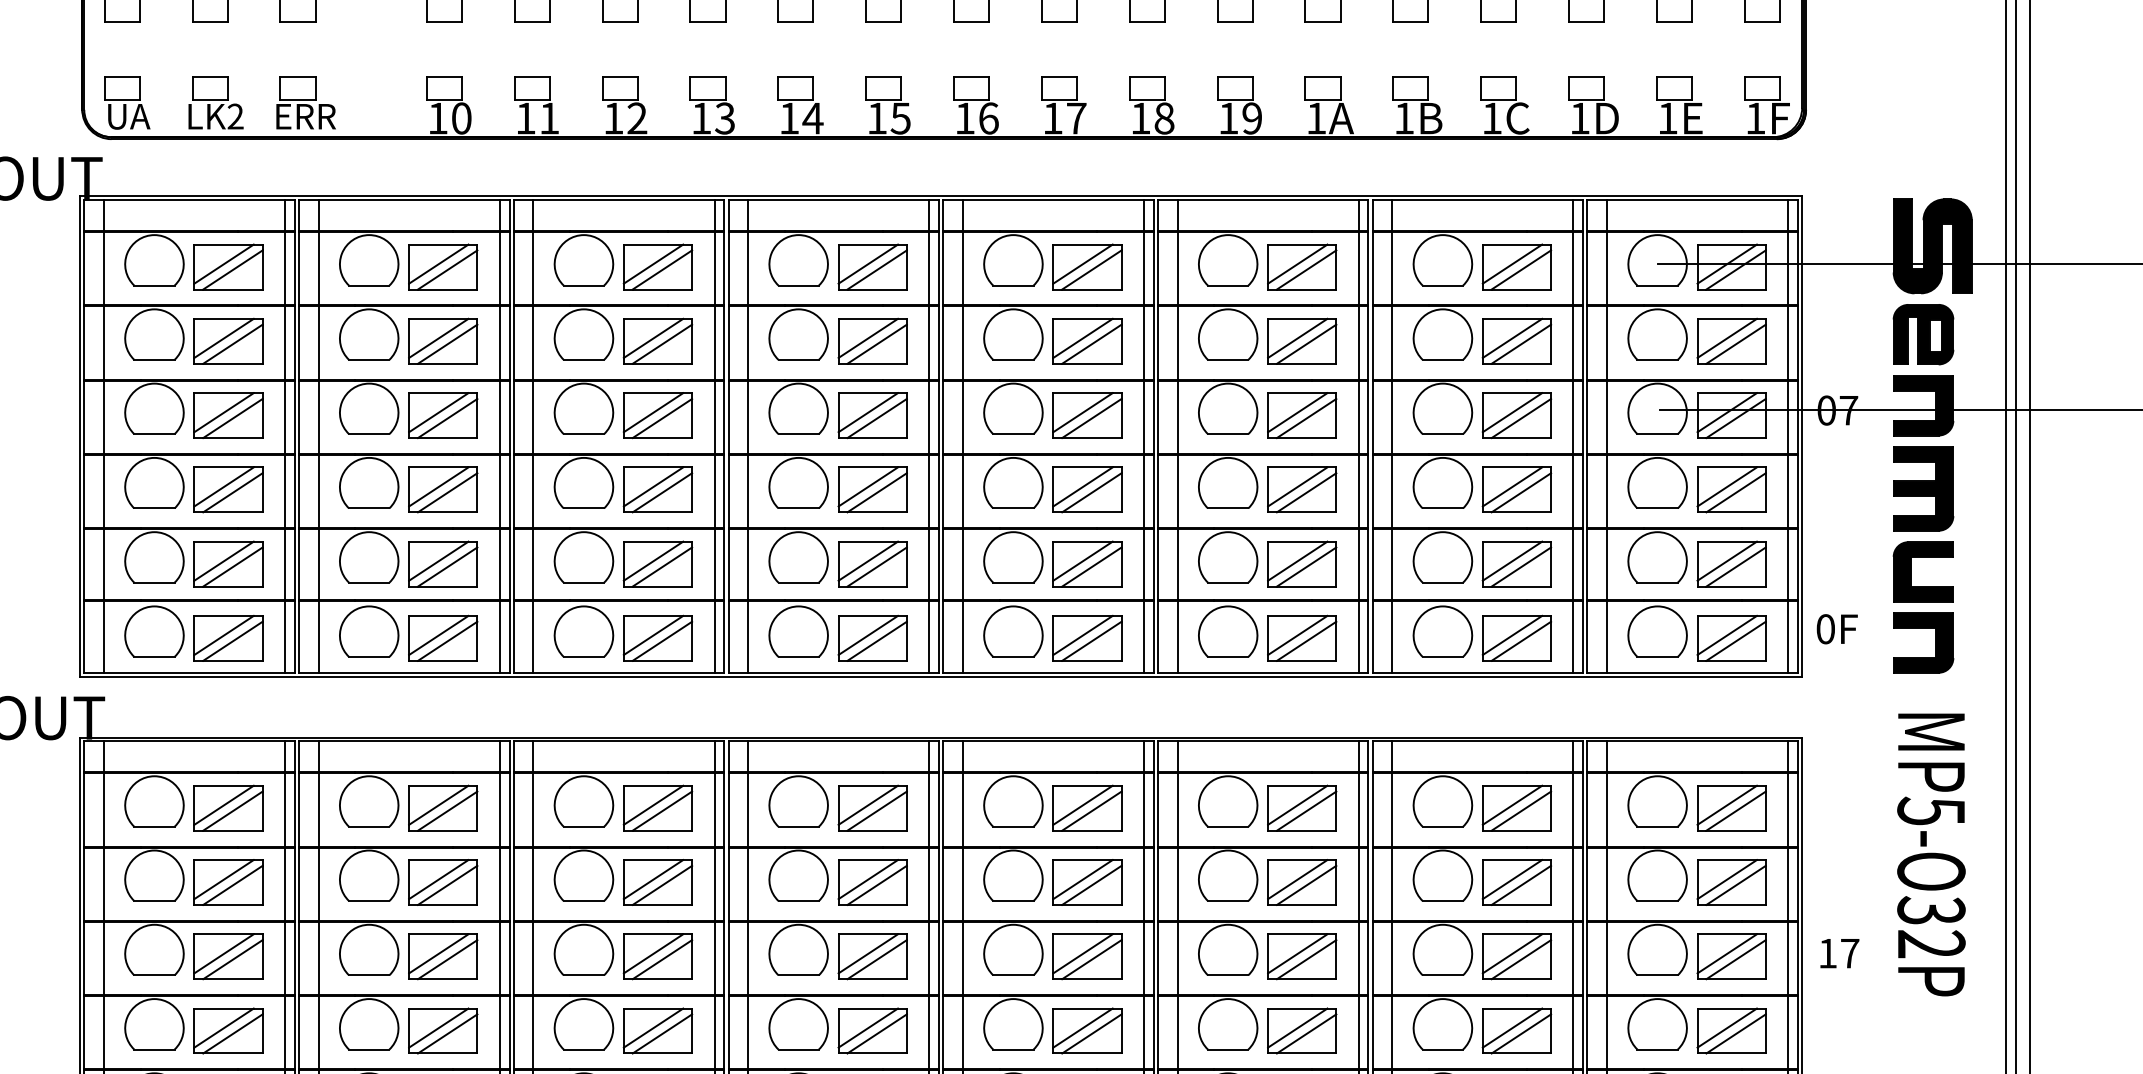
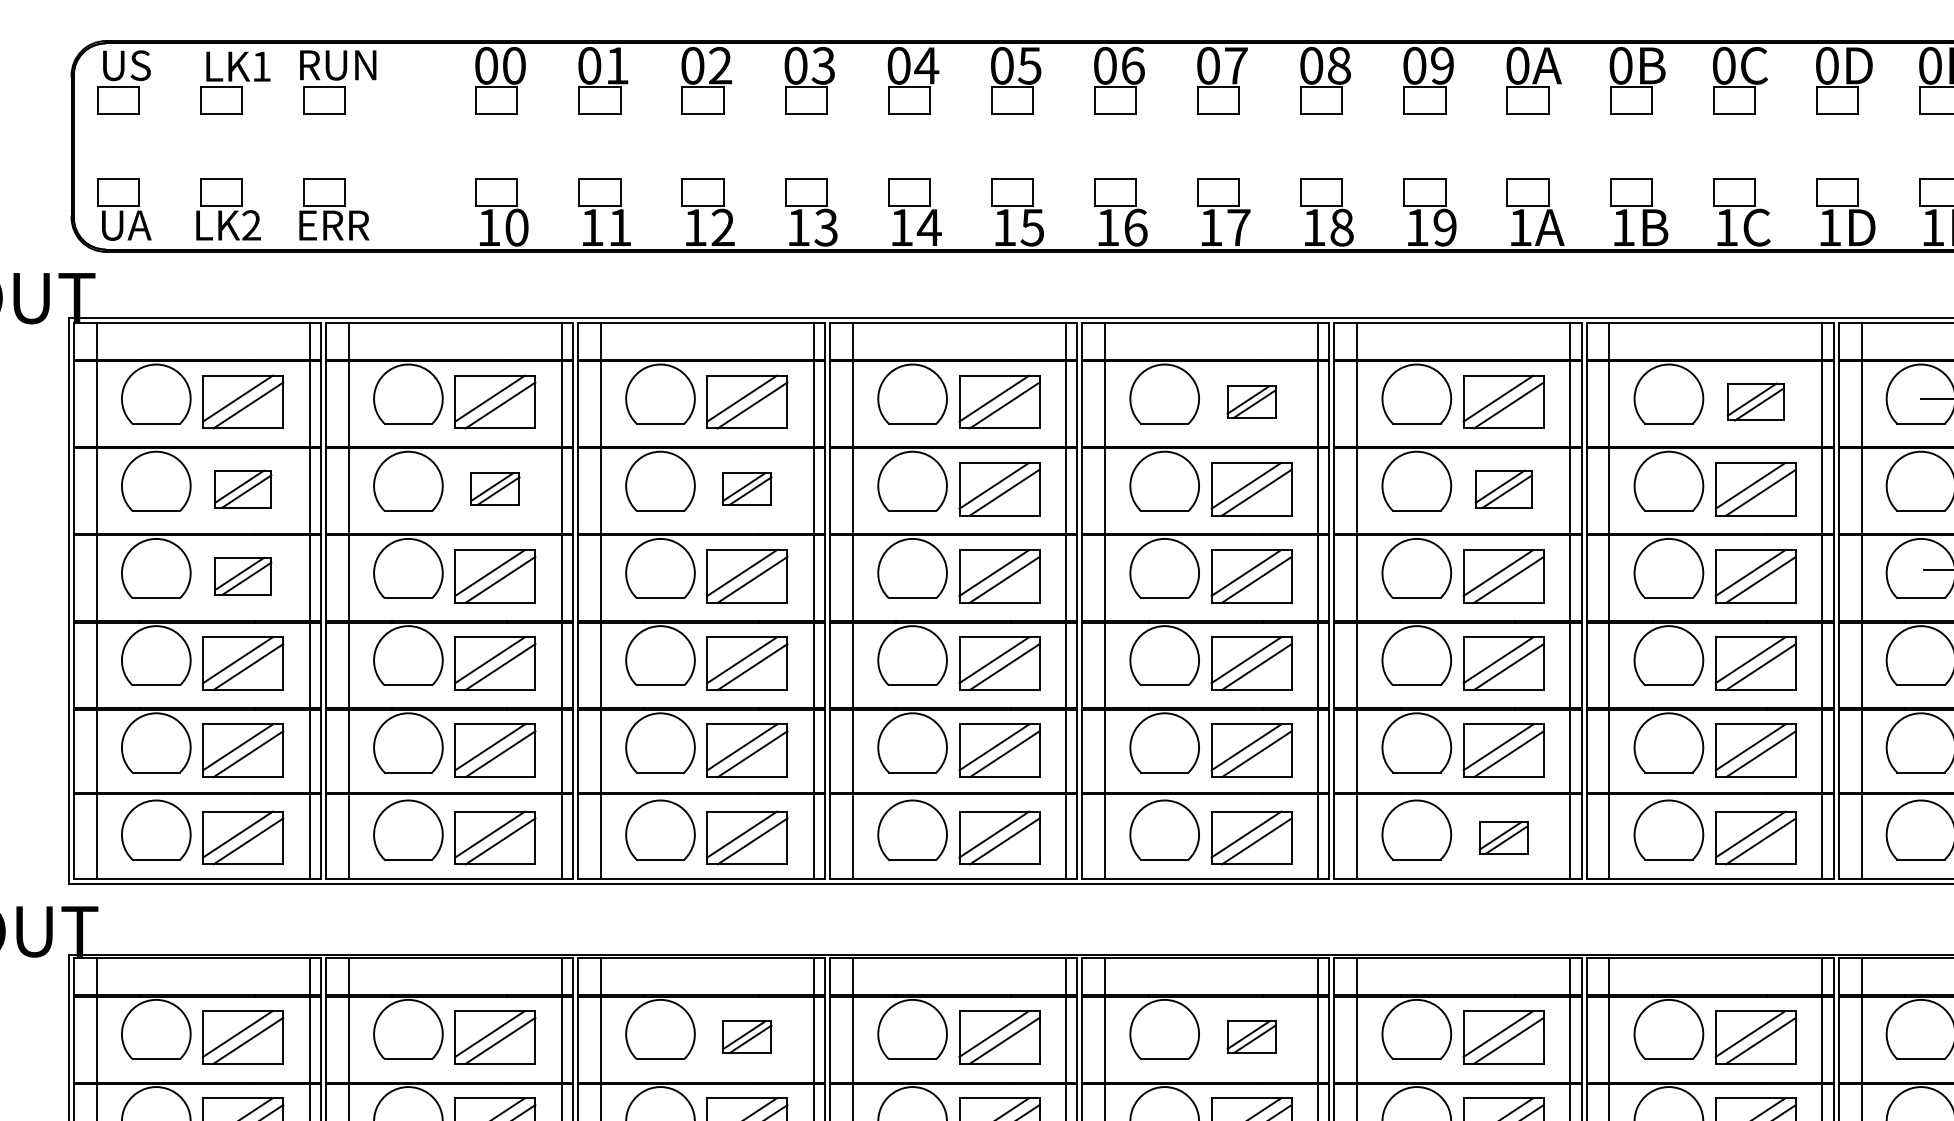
part: (1087, 266) -> (1251, 401), size x0.6
part: (1516, 266) -> (1755, 401), size x0.7
part: (228, 340) -> (243, 488), size x0.7
part: (443, 340) -> (495, 488), size x0.6
part: (657, 340) -> (746, 488), size x0.6
part: (1302, 340) -> (1504, 488), size x0.7
part: (228, 415) -> (243, 576), size x0.7
part: (1302, 637) -> (1504, 836), size x0.6
part: (657, 807) -> (746, 1036), size x0.6
part: (1087, 807) -> (1251, 1036), size x0.6

